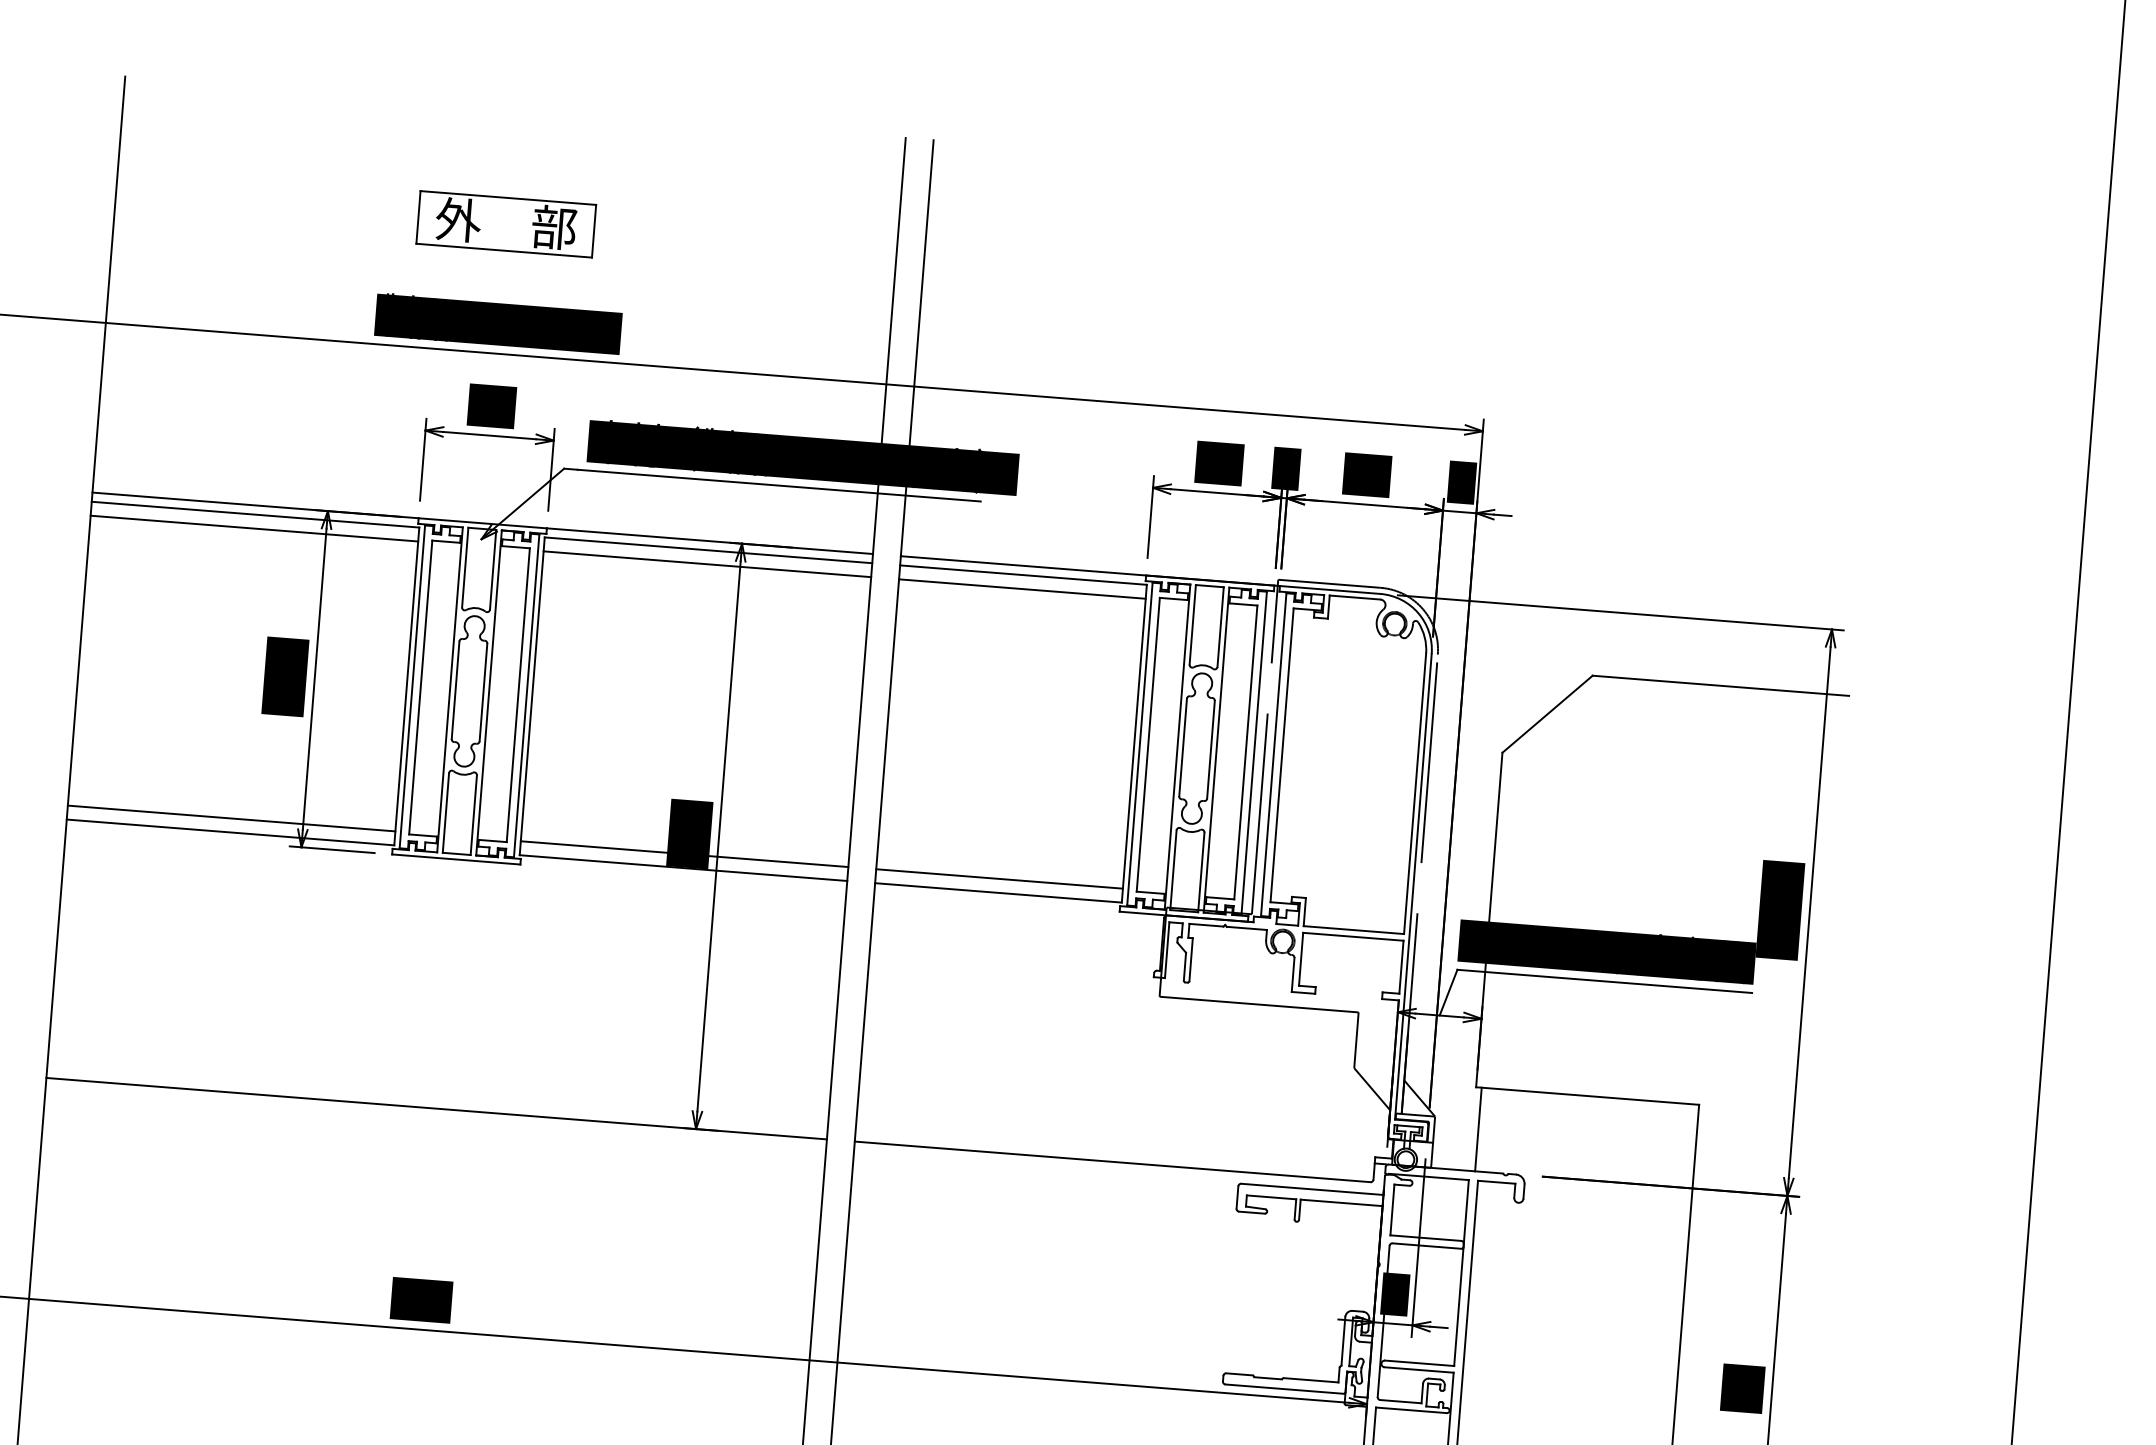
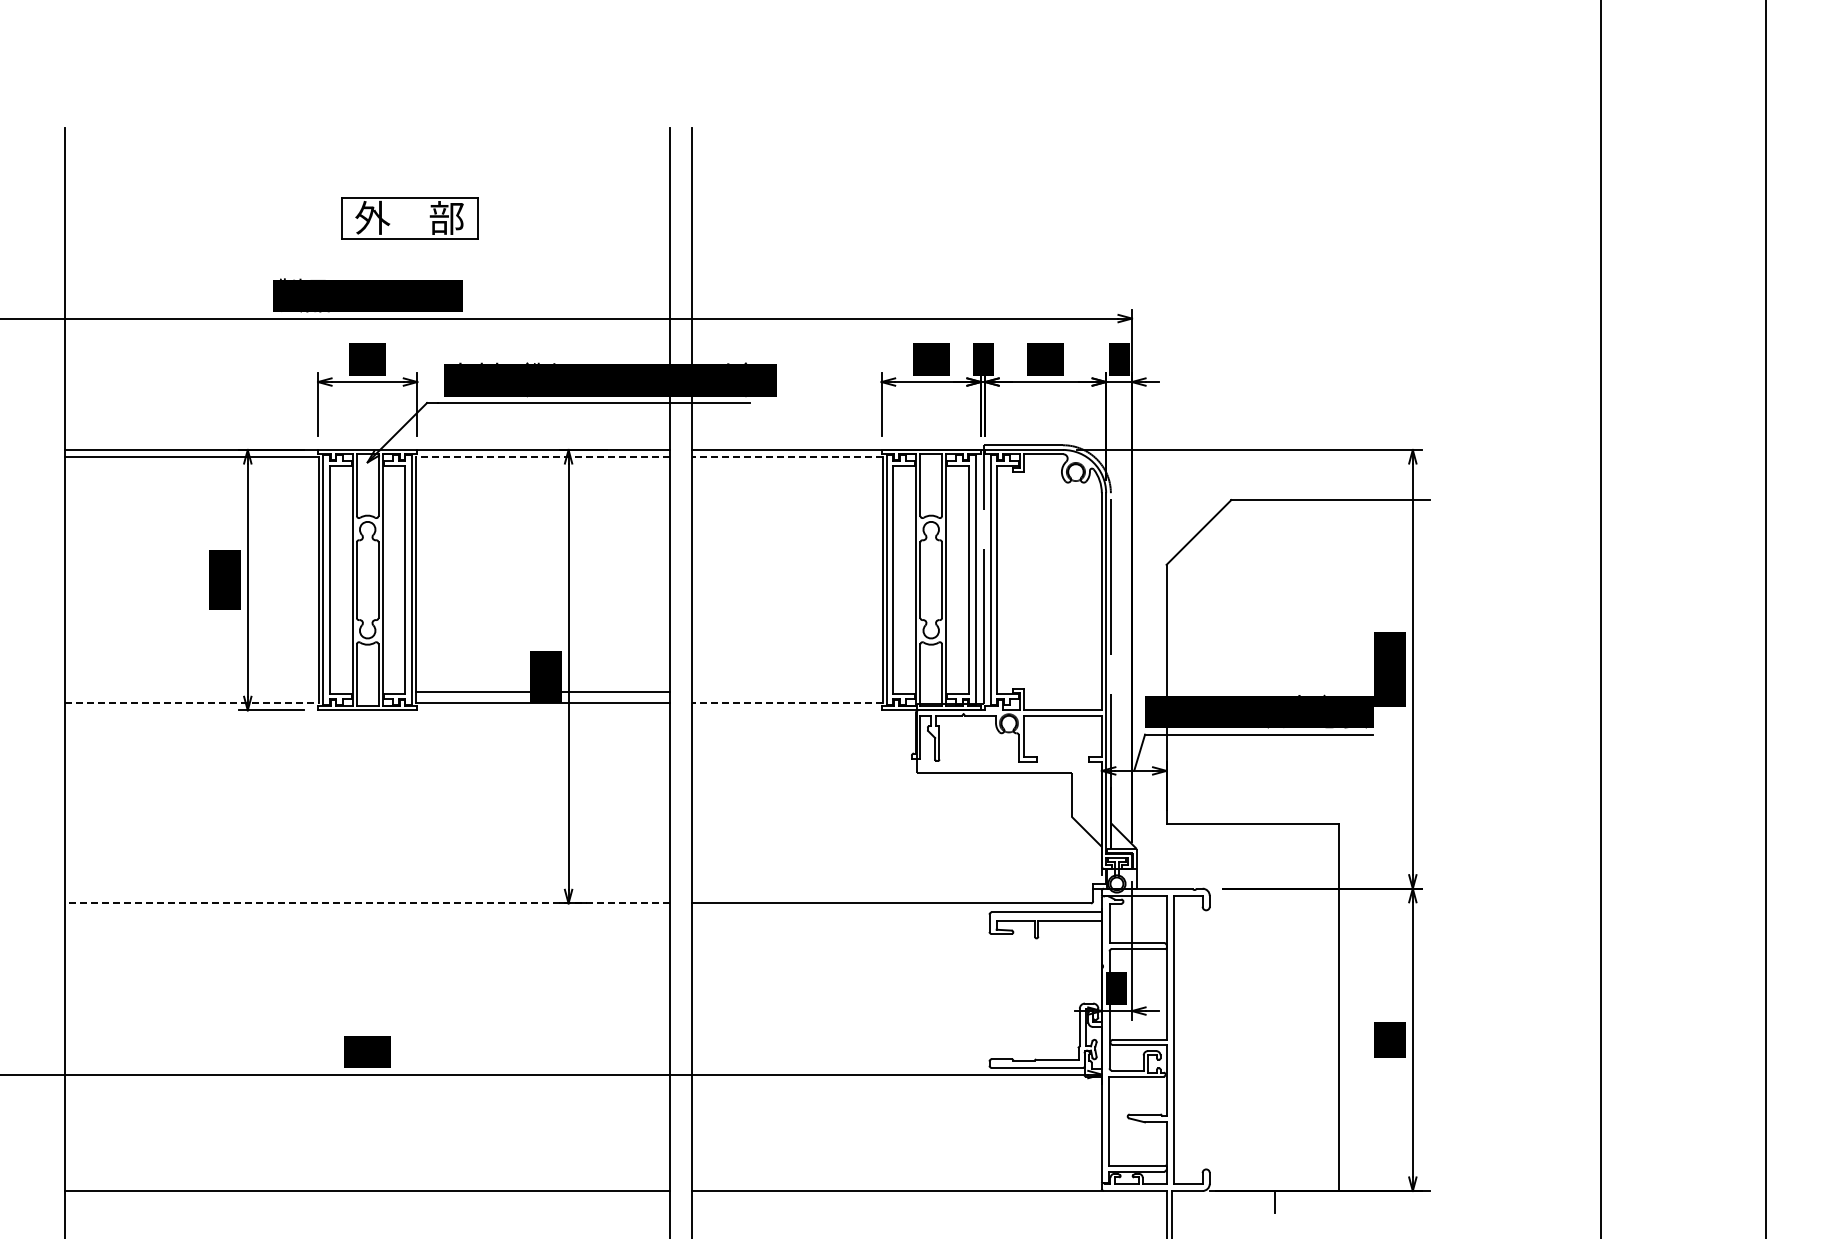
part: (506, 224) -> (409, 218), moved
line: (254, 528) -> (192, 467), removed
line: (708, 550) -> (543, 457), solid -> dashed
line: (706, 563) -> (542, 467), removed
line: (1023, 575) -> (787, 457), solid -> dashed
line: (1021, 588) -> (786, 467), removed
line: (231, 818) -> (192, 692), removed
line: (230, 832) -> (192, 703), solid -> dashed
line: (998, 878) -> (786, 692), removed
line: (998, 893) -> (787, 703), solid -> dashed
line: (436, 1108) -> (367, 903), solid -> dashed
line: (1477, 1128) -> (1170, 855), removed

